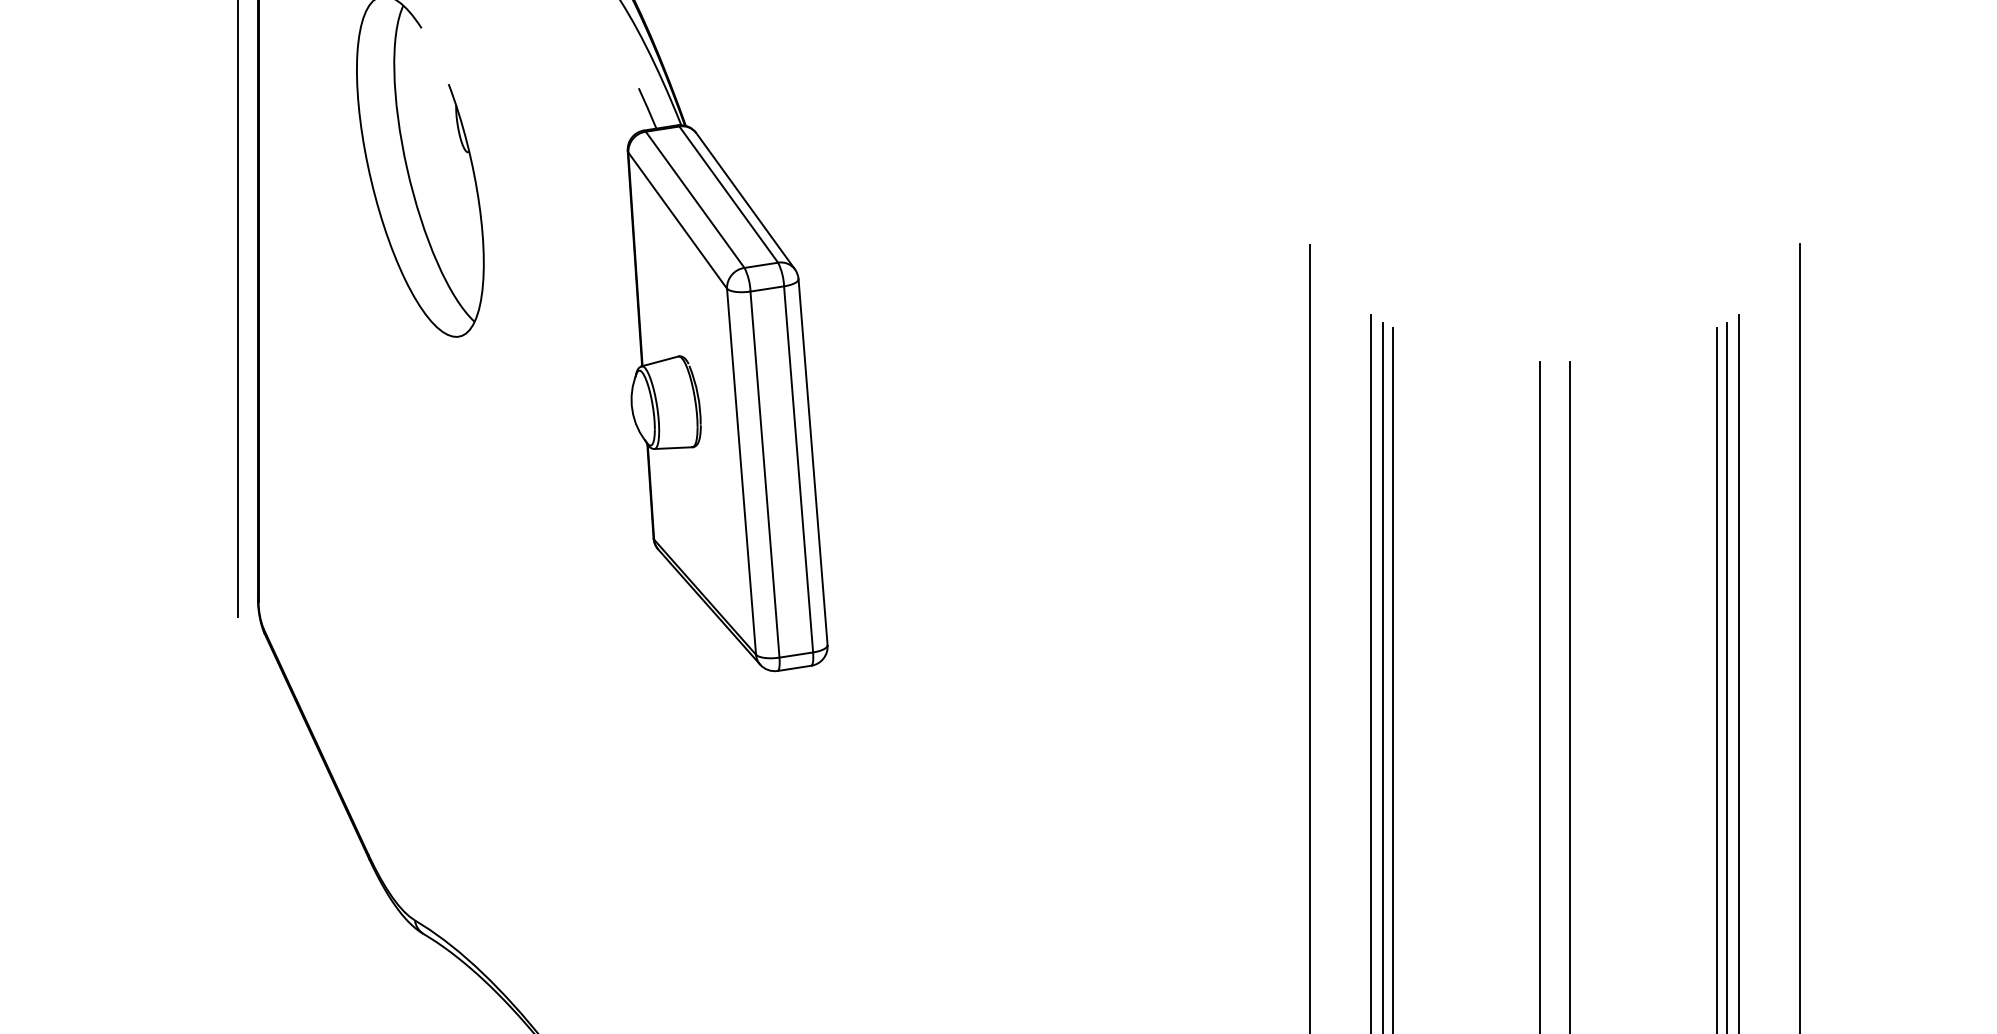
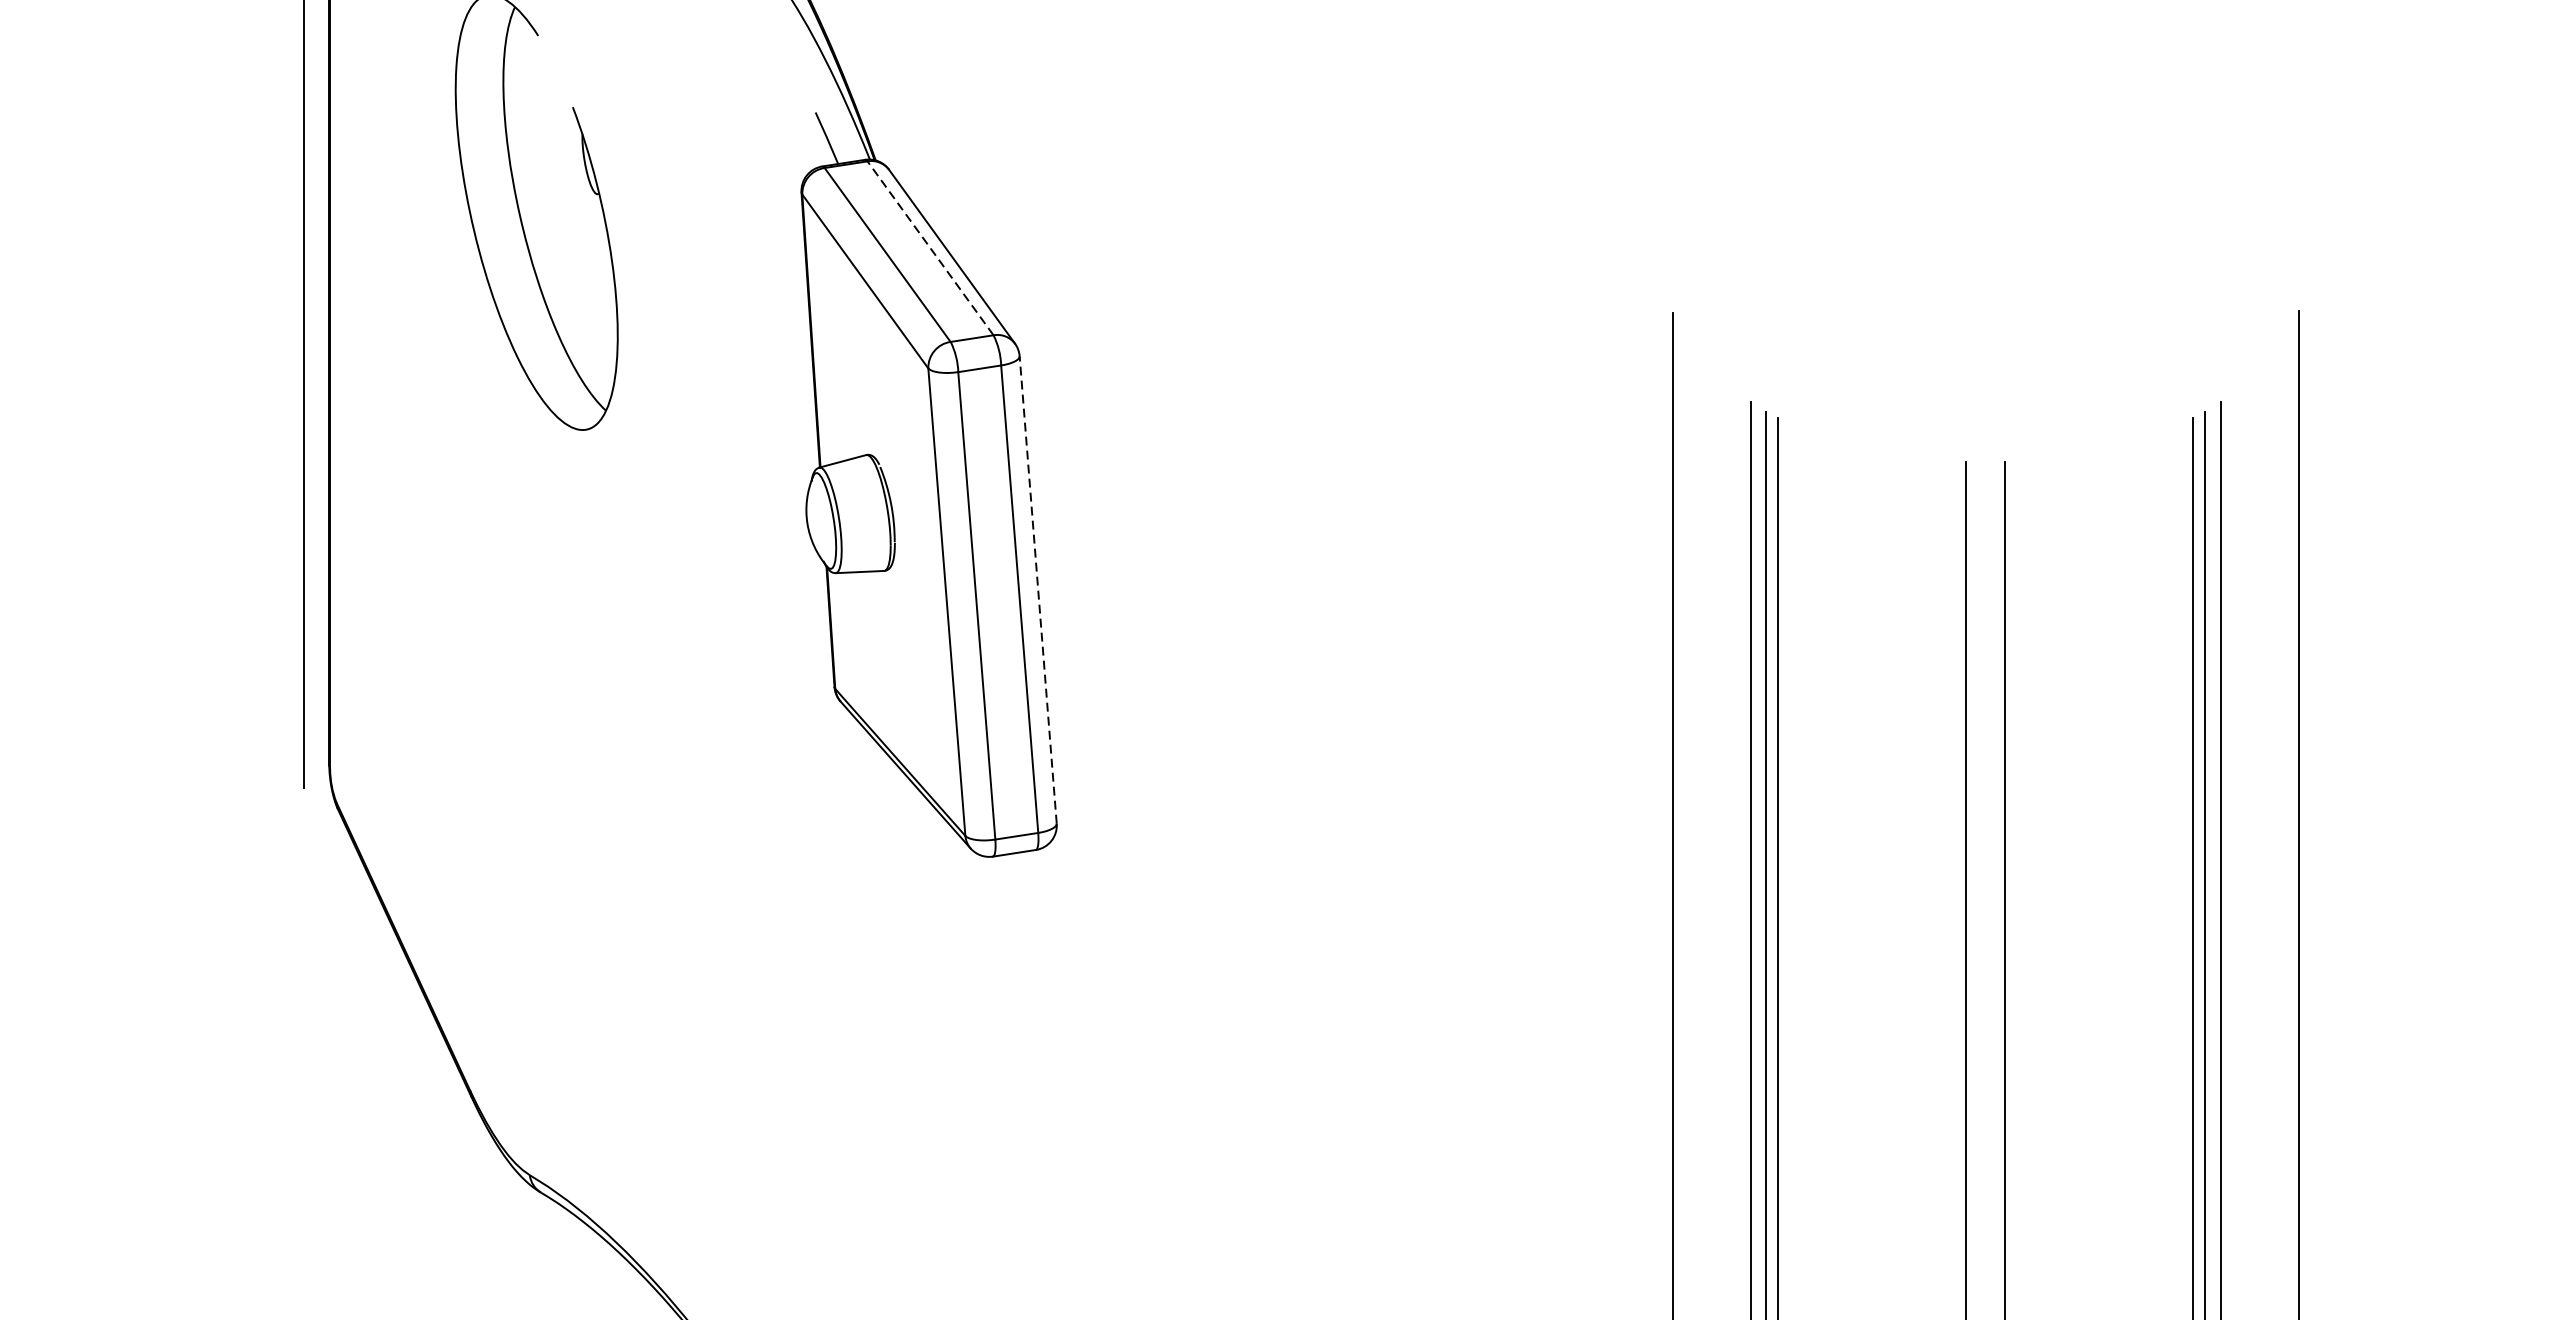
line: (728, 194) -> (930, 248), solid -> dashed
line: (813, 462) -> (1038, 590), solid -> dashed

